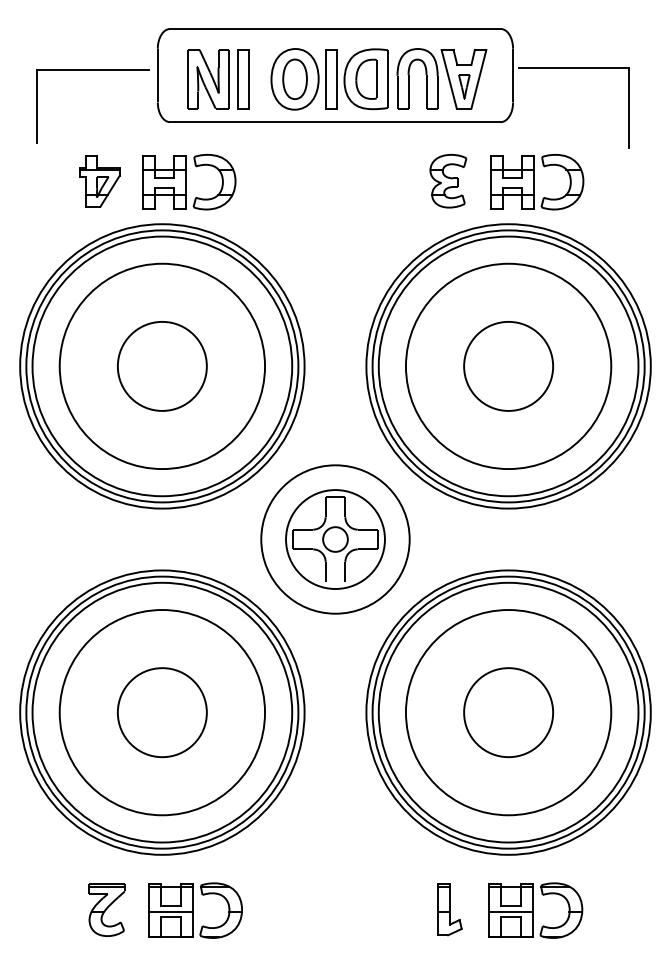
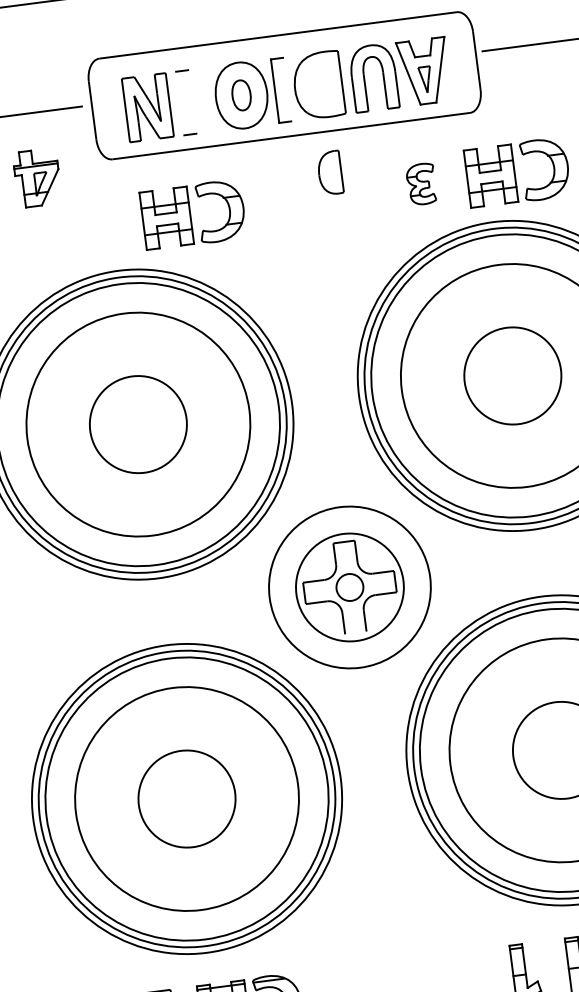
line: (238, 78) -> (180, 102), removed
line: (249, 78) -> (192, 101), removed
part: (294, 78) -> (240, 94), size x0.7
line: (337, 78) -> (287, 88), removed
part: (366, 78) -> (330, 172), moved
part: (99, 181) -> (37, 178), moved
part: (448, 181) -> (421, 184), size x0.7
part: (189, 182) -> (193, 215), moved

